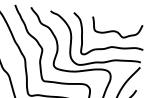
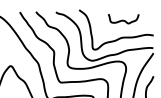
part: (116, 28) -> (123, 18), size x0.6

